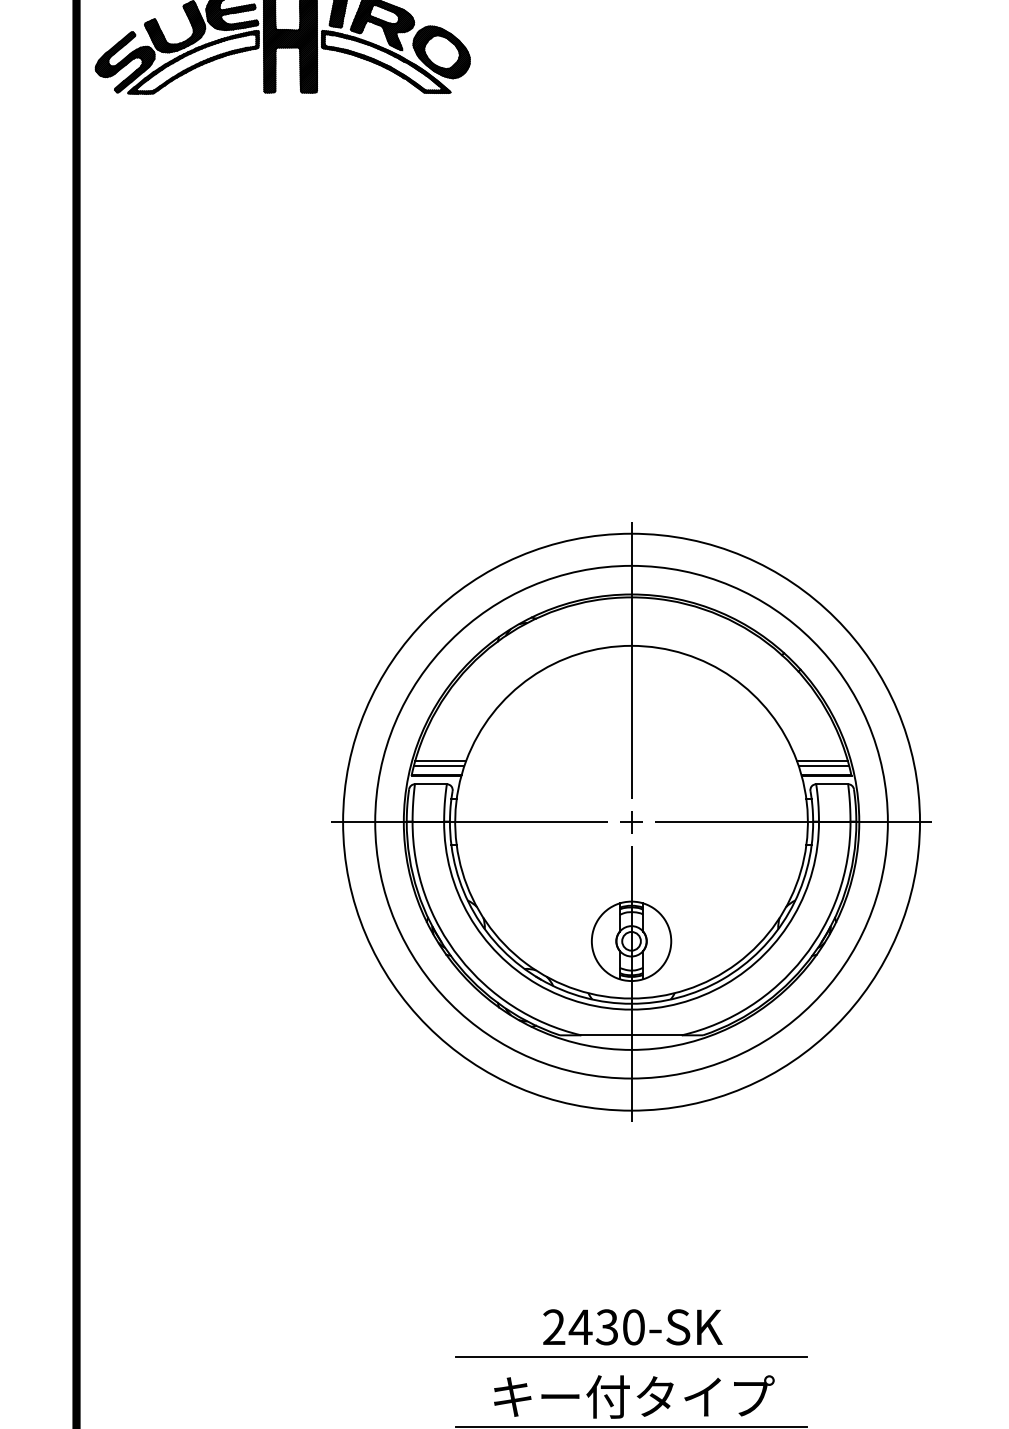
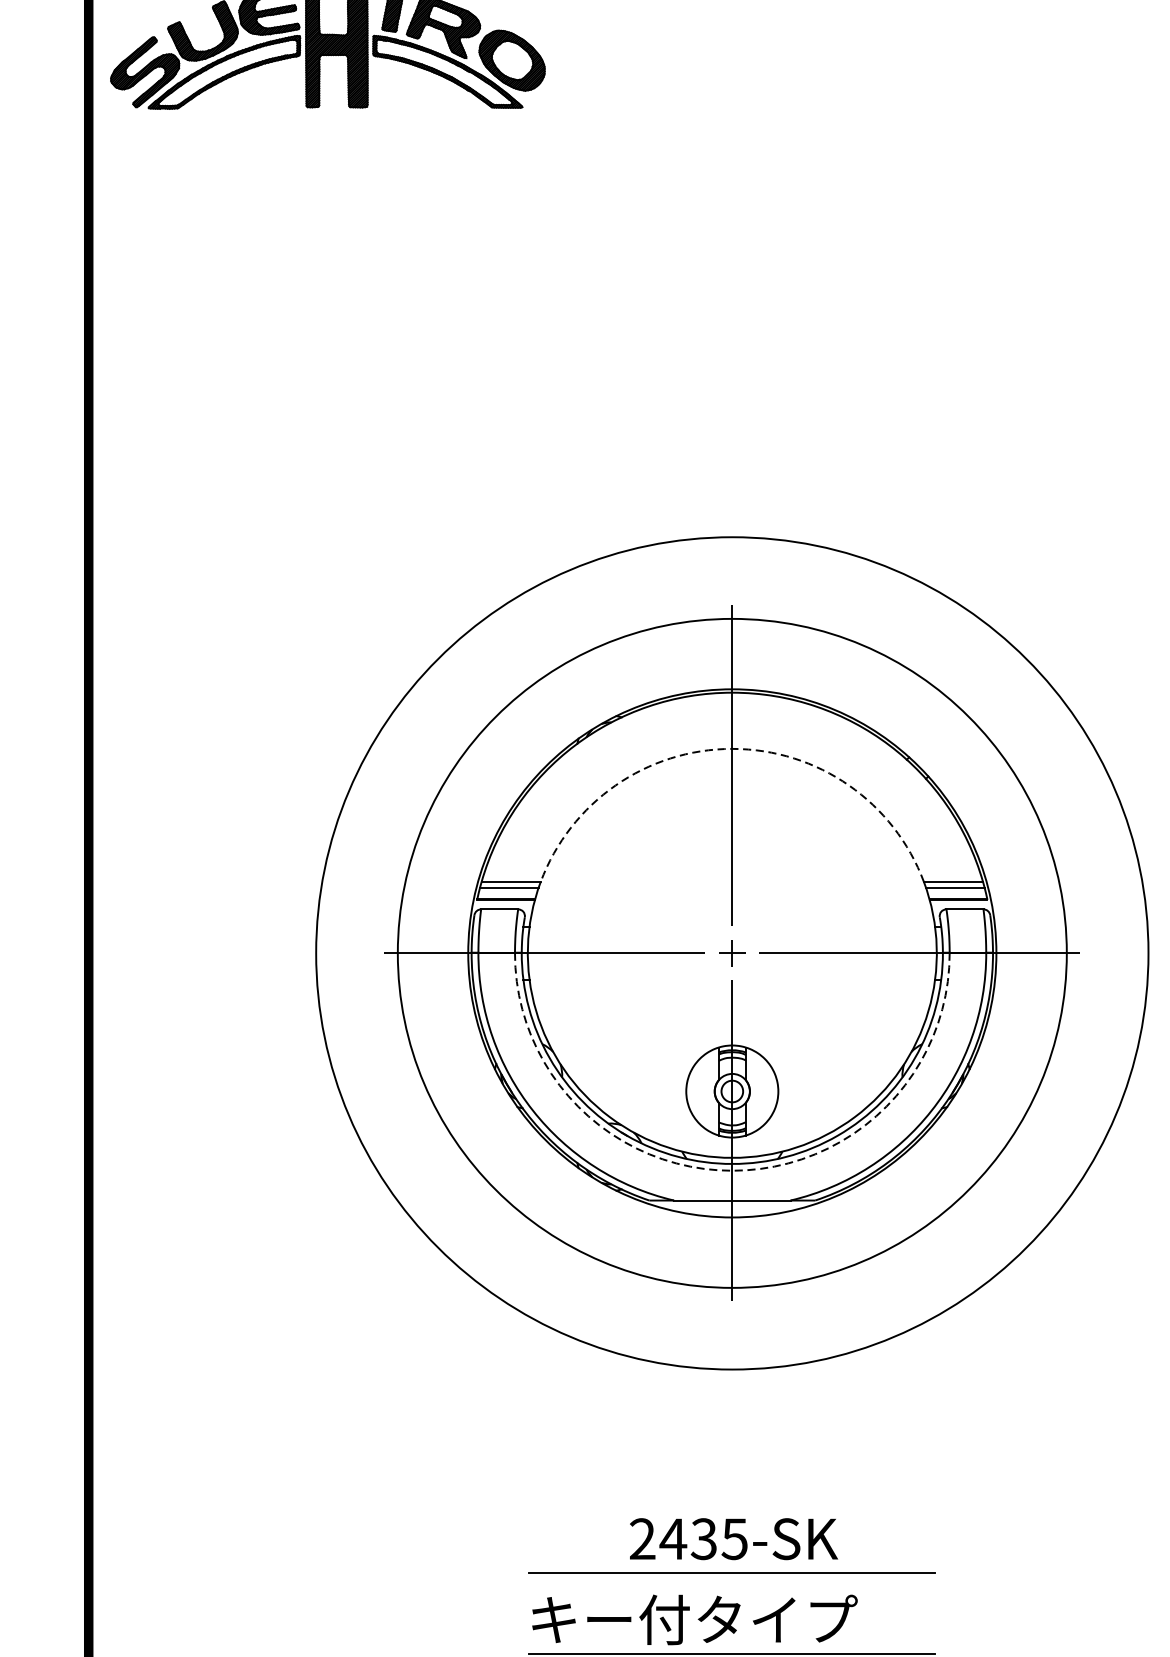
arc: (631, 645) -> (732, 748), solid -> dashed
circle: (631, 821) -> (732, 952), size x1.4
arc: (631, 1009) -> (732, 1170), solid -> dashed
text: (633, 1327) -> (734, 1539), 2430-SK -> 2435-SK
text: (634, 1396) -> (695, 1619), moved

